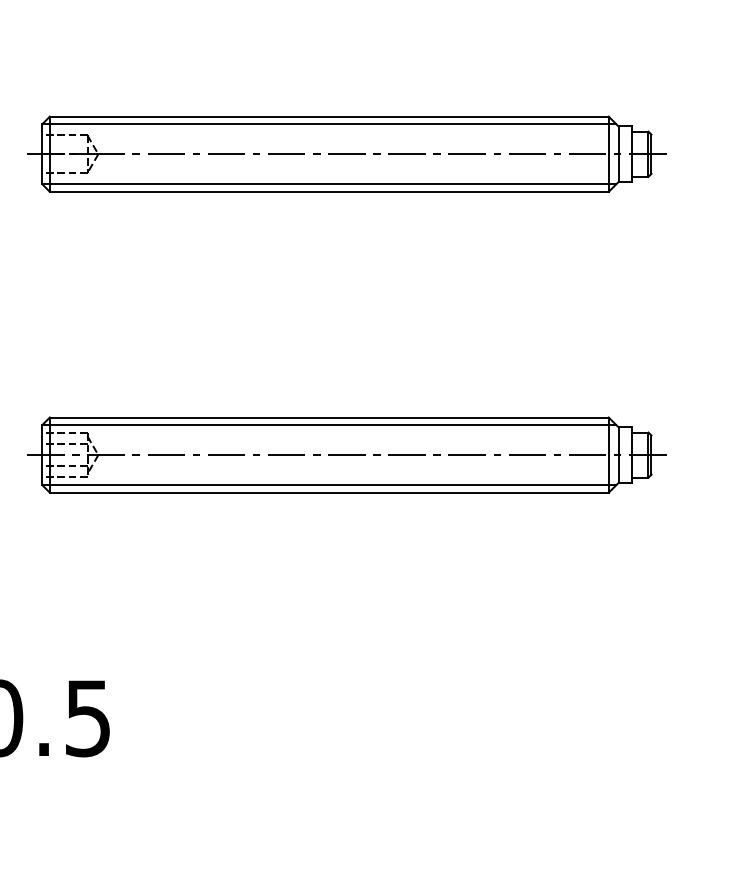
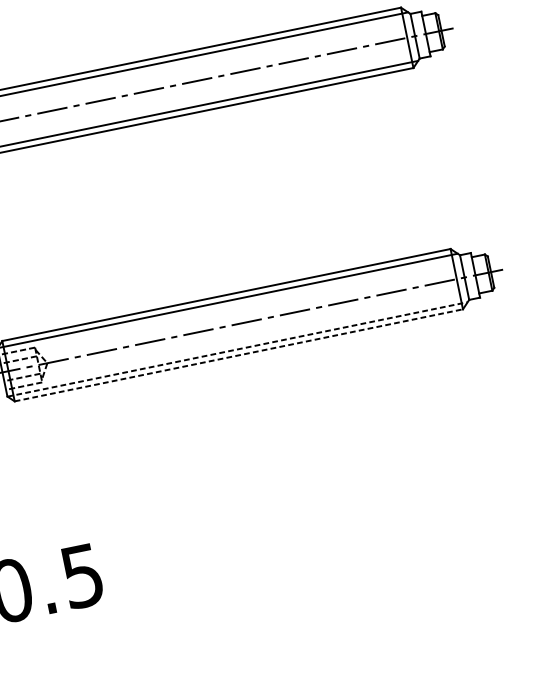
line: (329, 485) -> (237, 349), solid -> dashed
line: (329, 492) -> (238, 355), solid -> dashed

